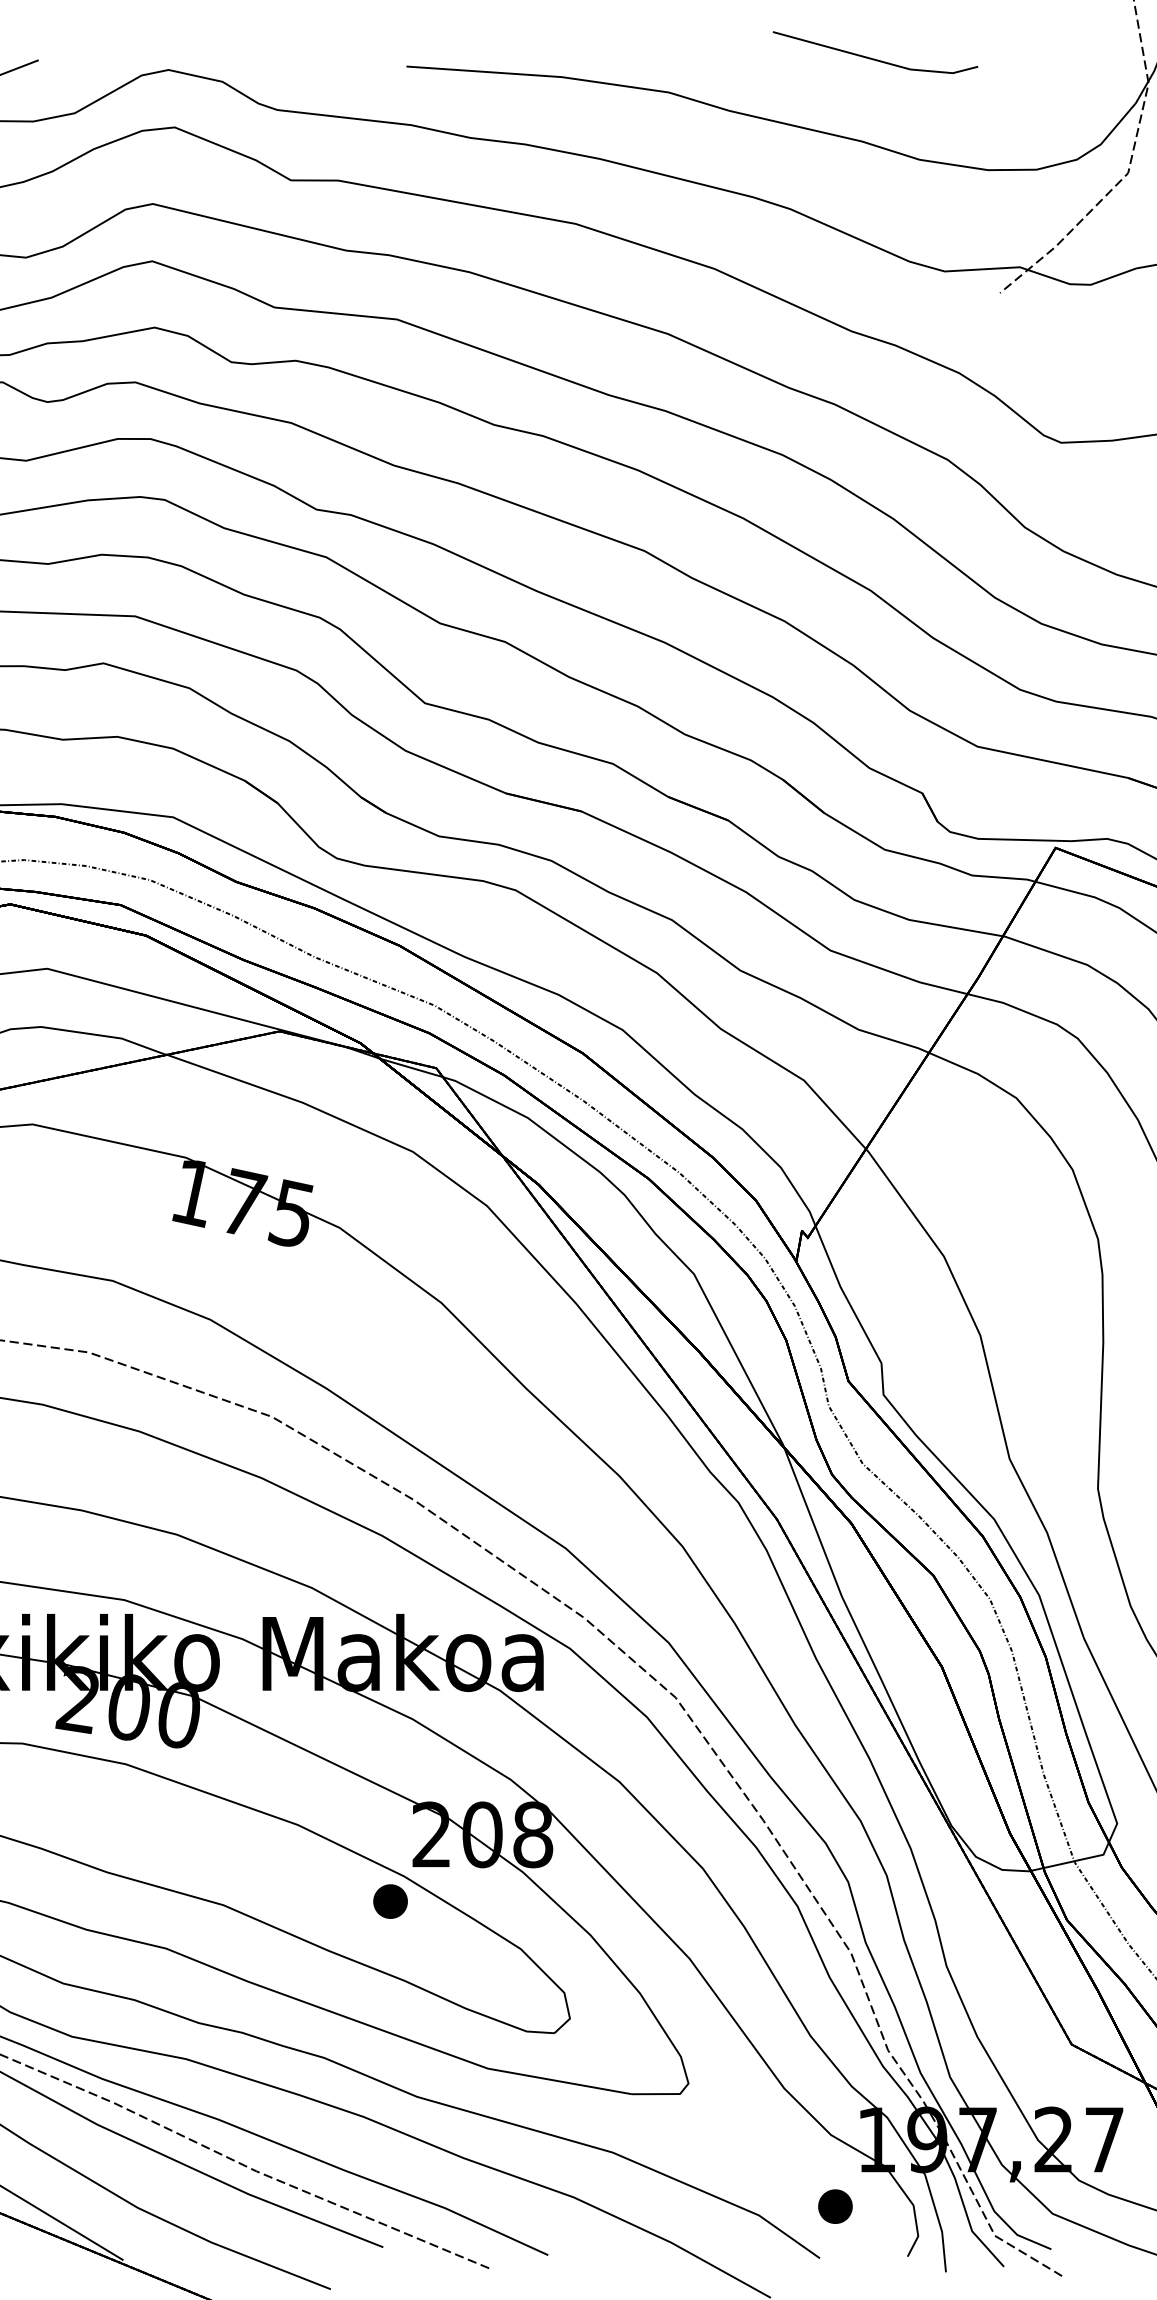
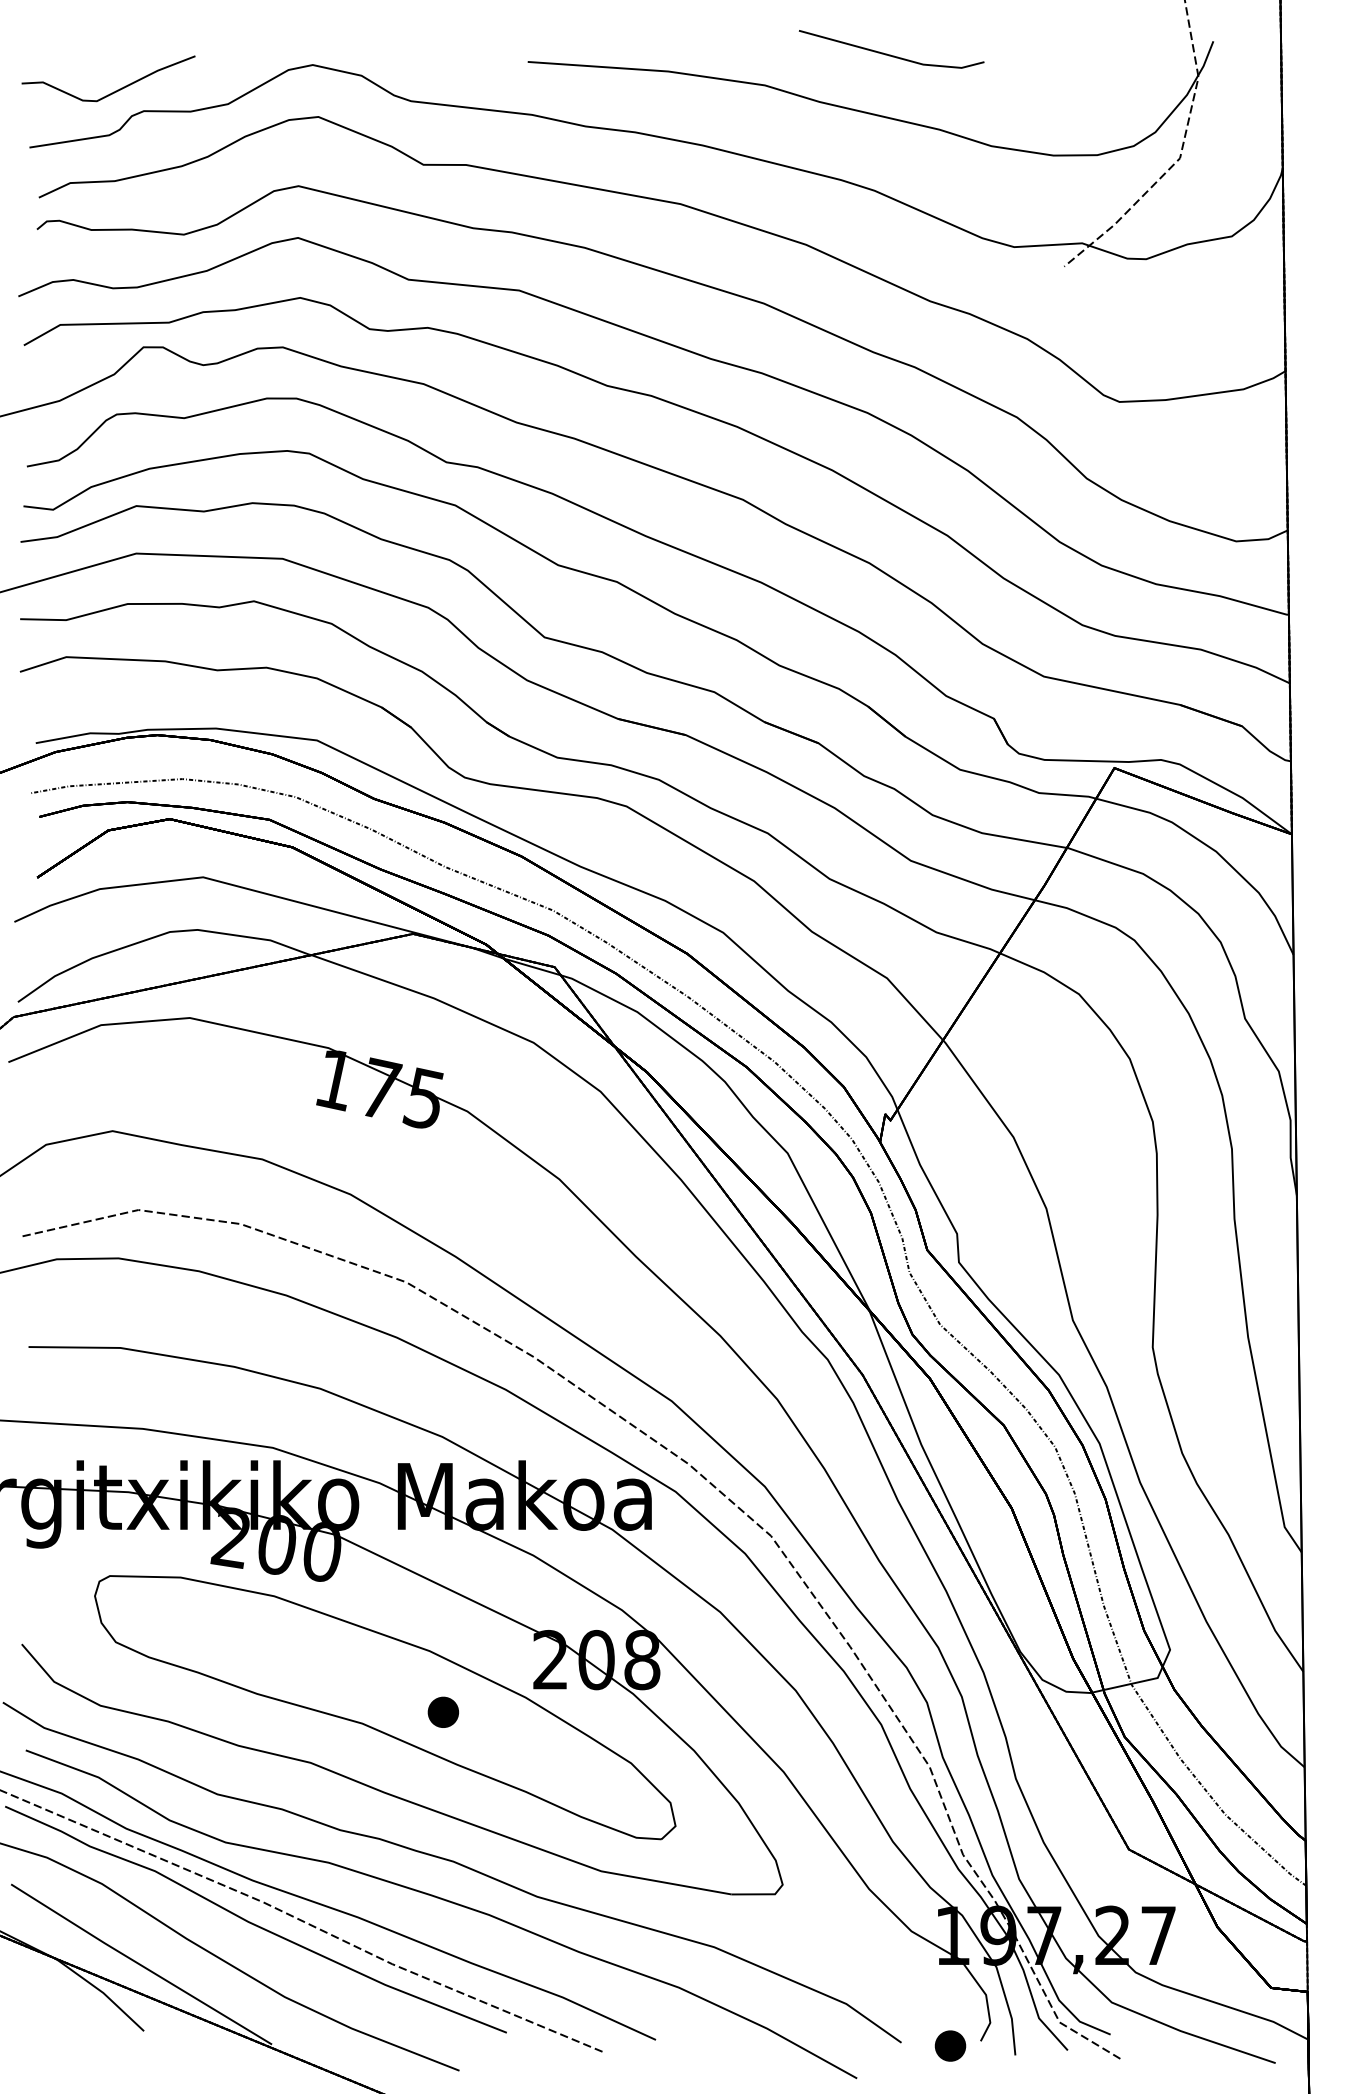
line: (874, 58) -> (890, 54), moved
part: (389, 1900) -> (442, 1711), moved
part: (835, 2206) -> (950, 2045), moved

